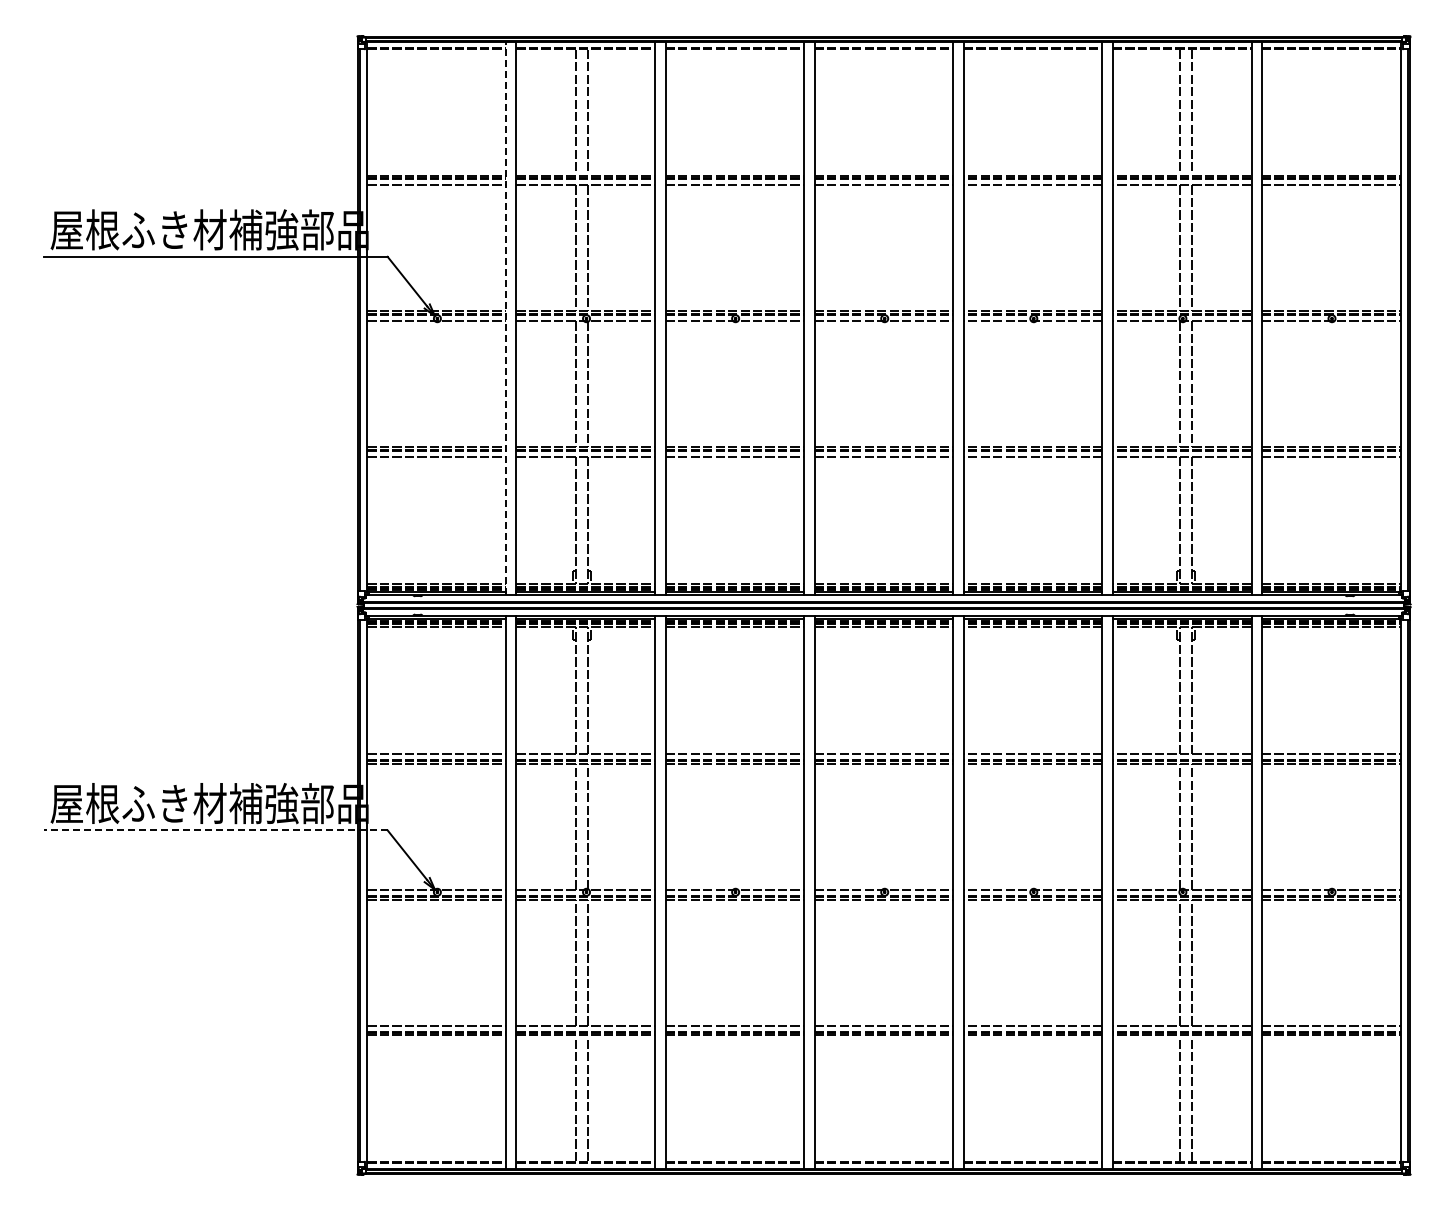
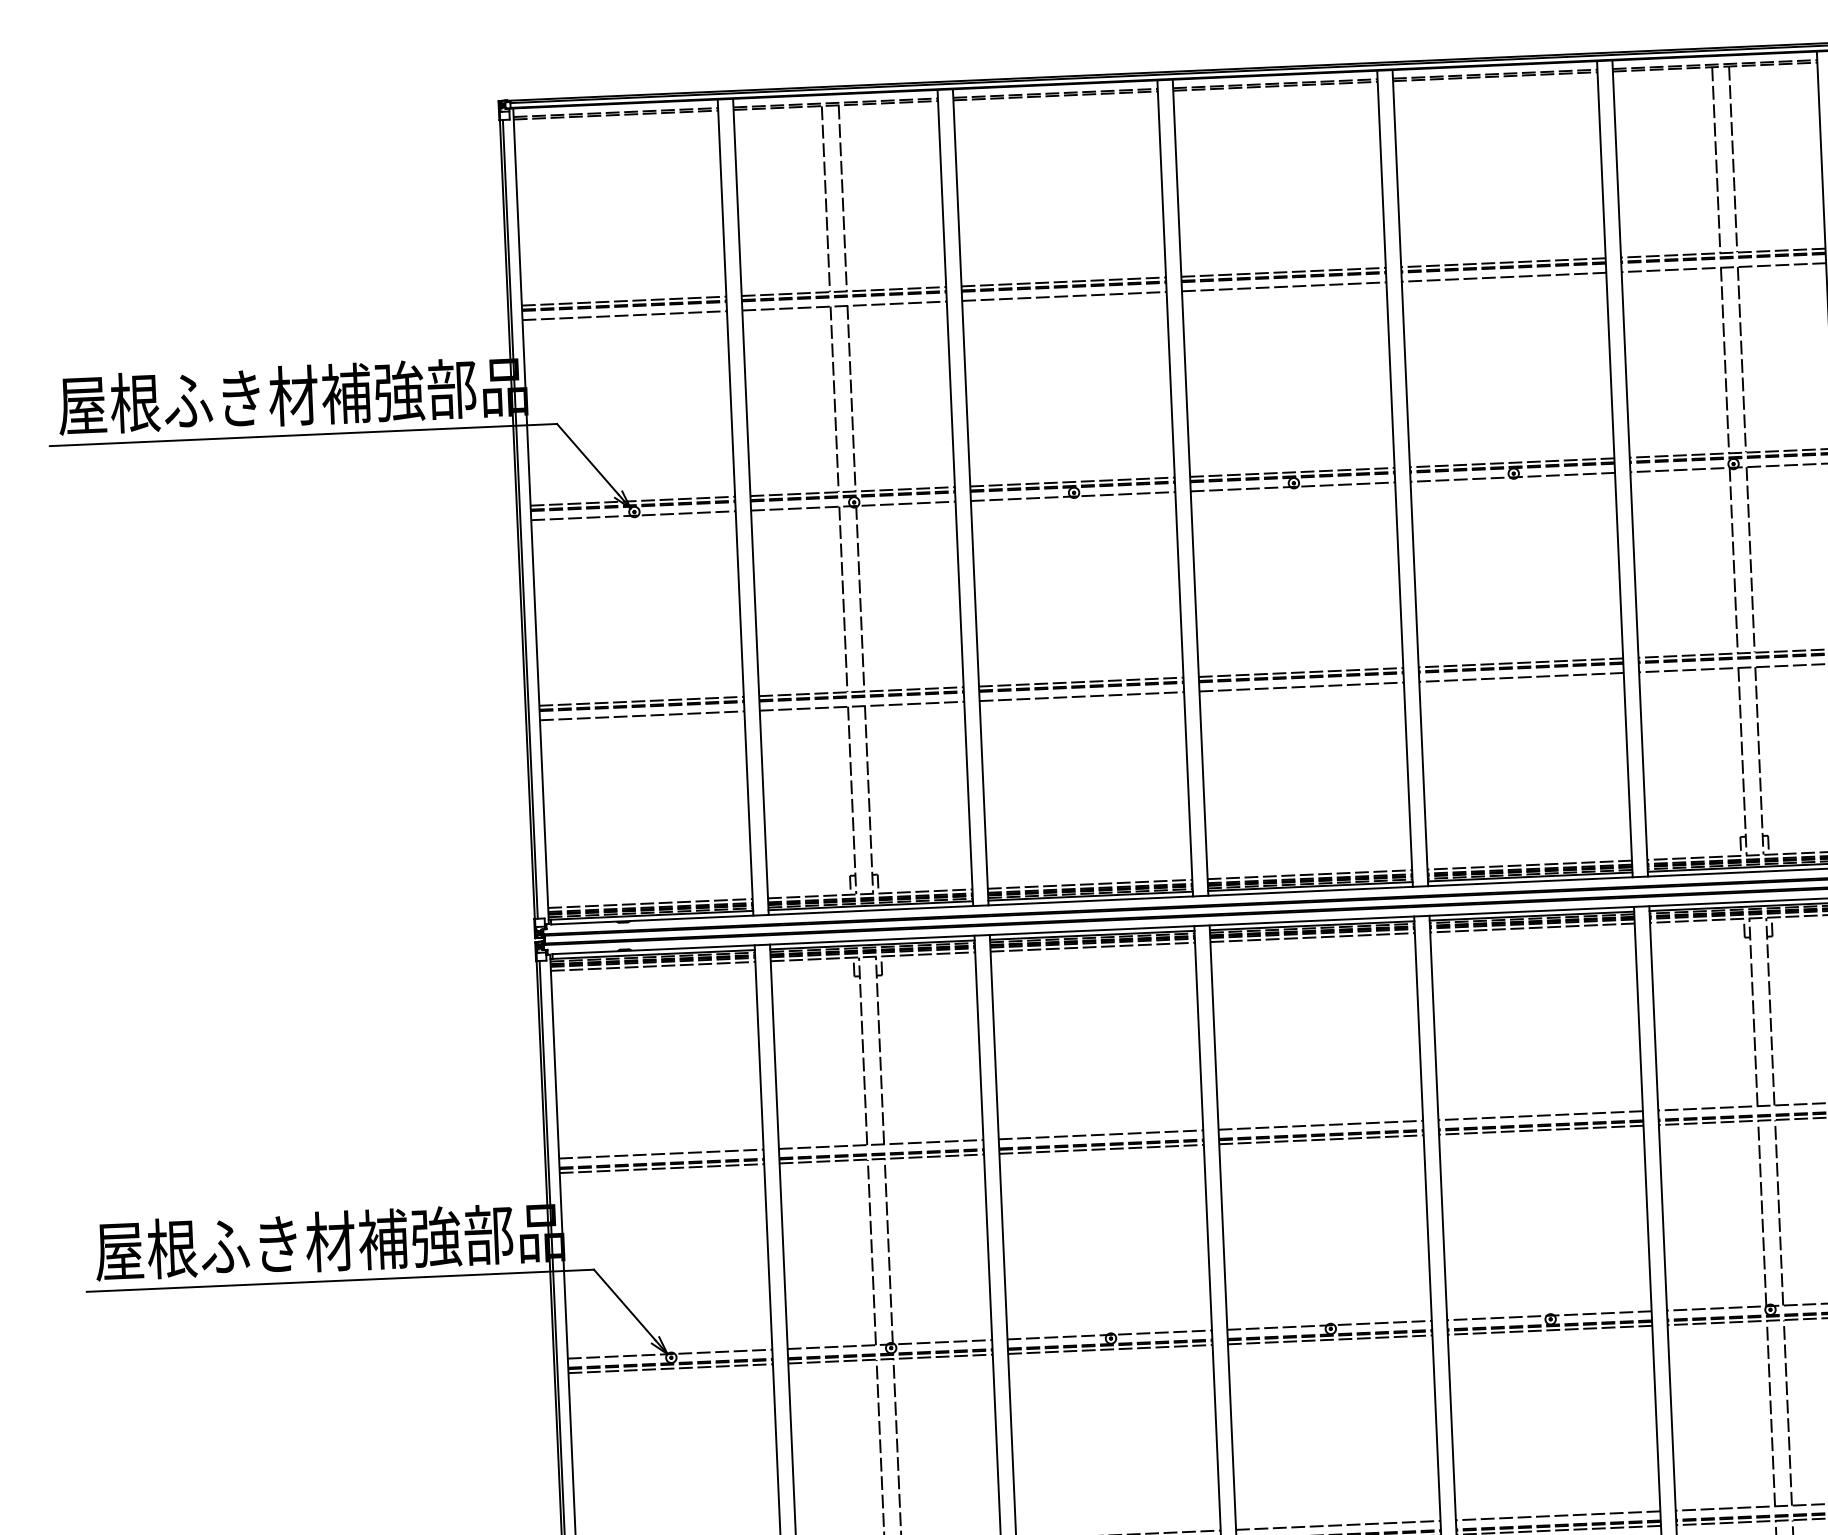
line: (506, 318) -> (736, 507), dashed -> solid
line: (215, 830) -> (340, 1280), dashed -> solid

